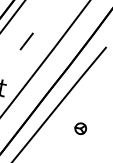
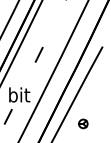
part: (81, 128) -> (83, 123), moved

